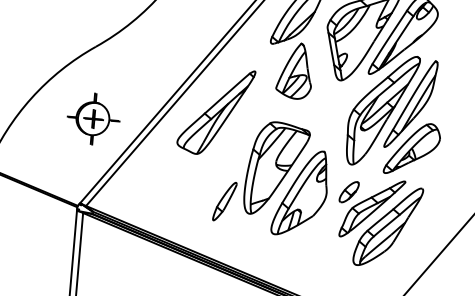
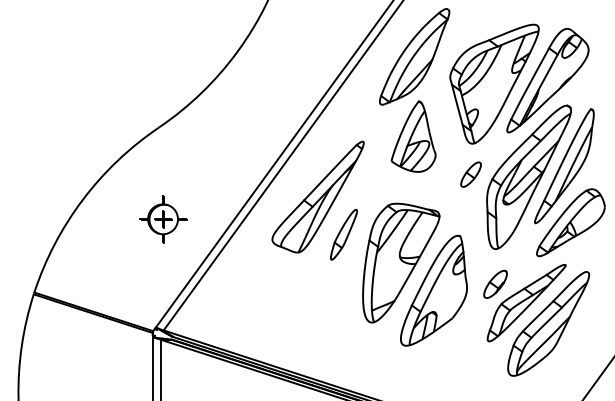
part: (336, 104) -> (470, 174), added
part: (93, 119) -> (163, 219), size x0.71
part: (224, 201) -> (343, 234), moved

